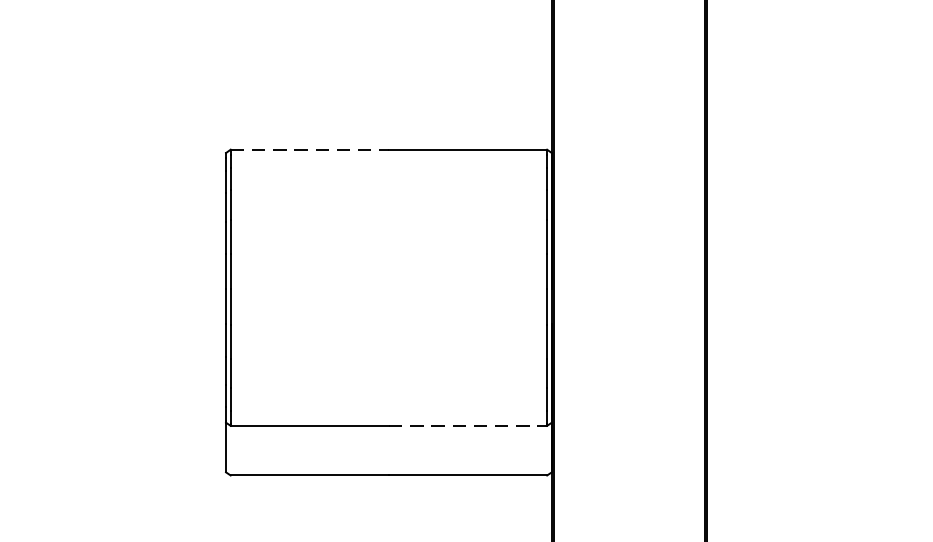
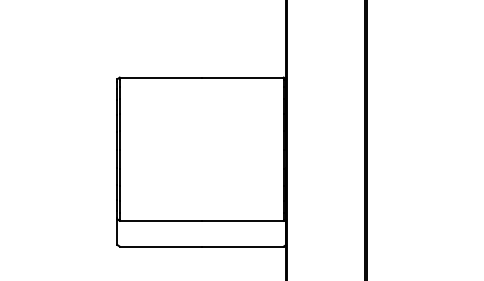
line: (311, 149) -> (161, 77), dashed -> solid
line: (469, 425) -> (243, 220), dashed -> solid

